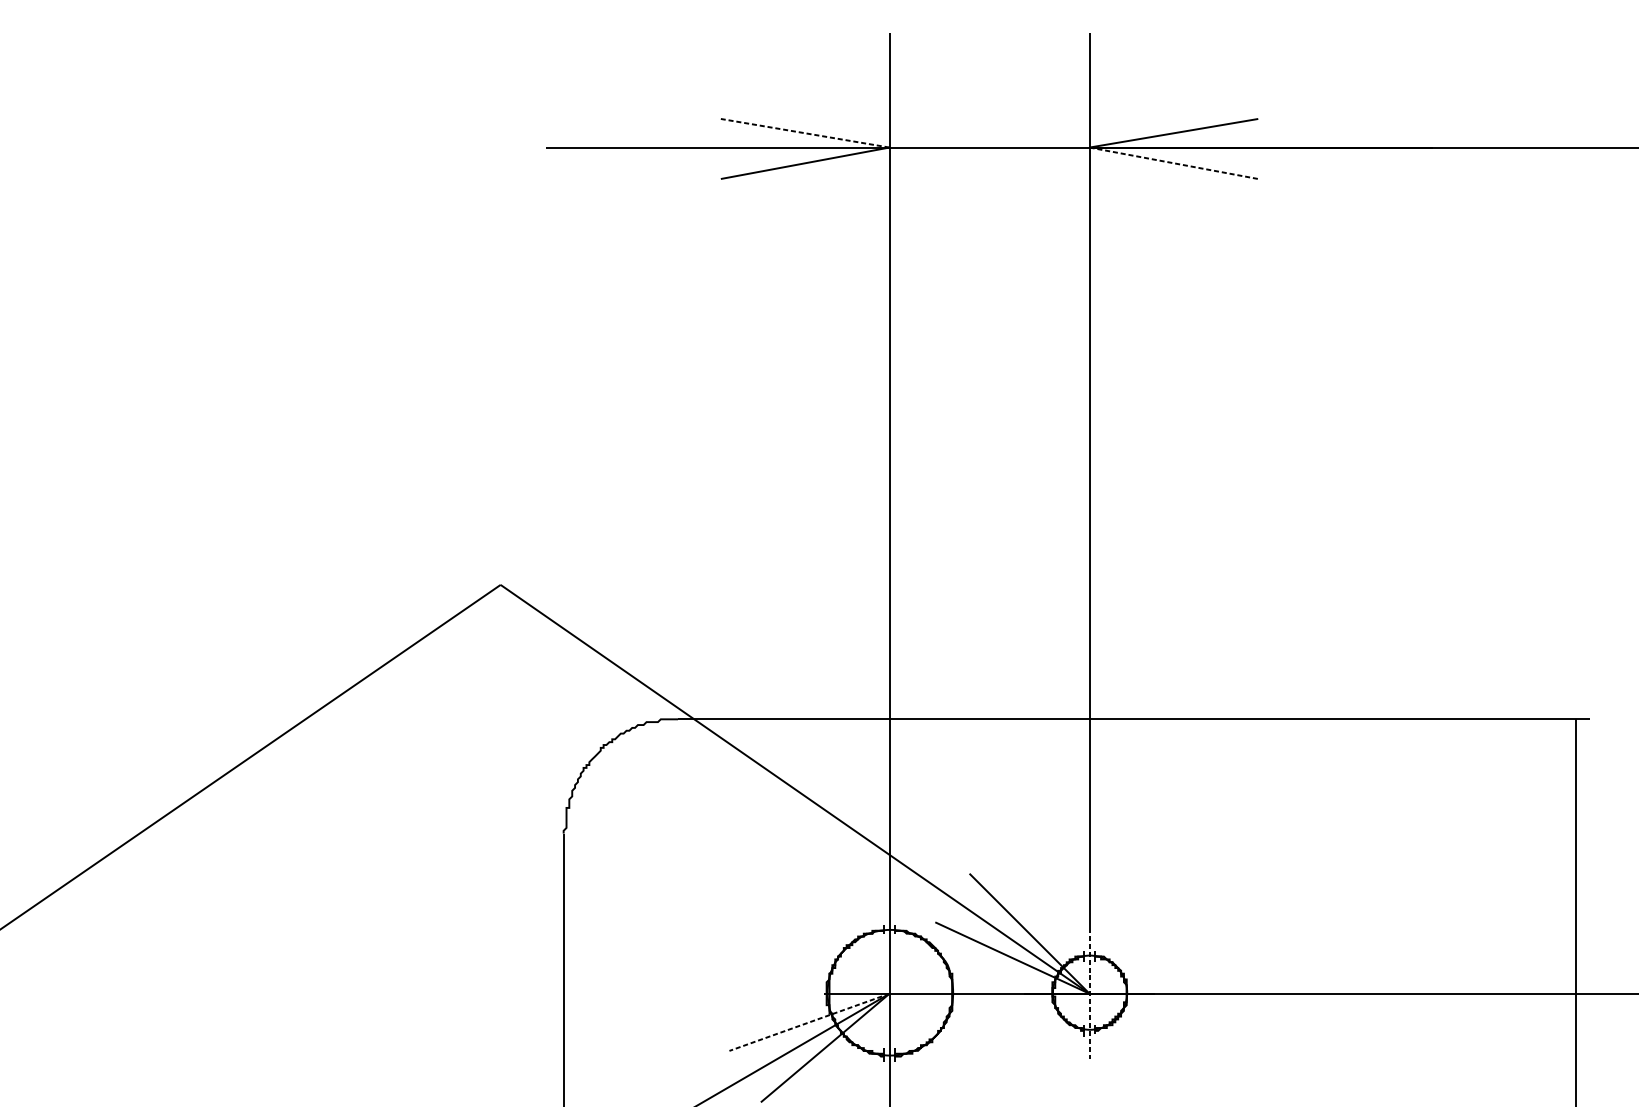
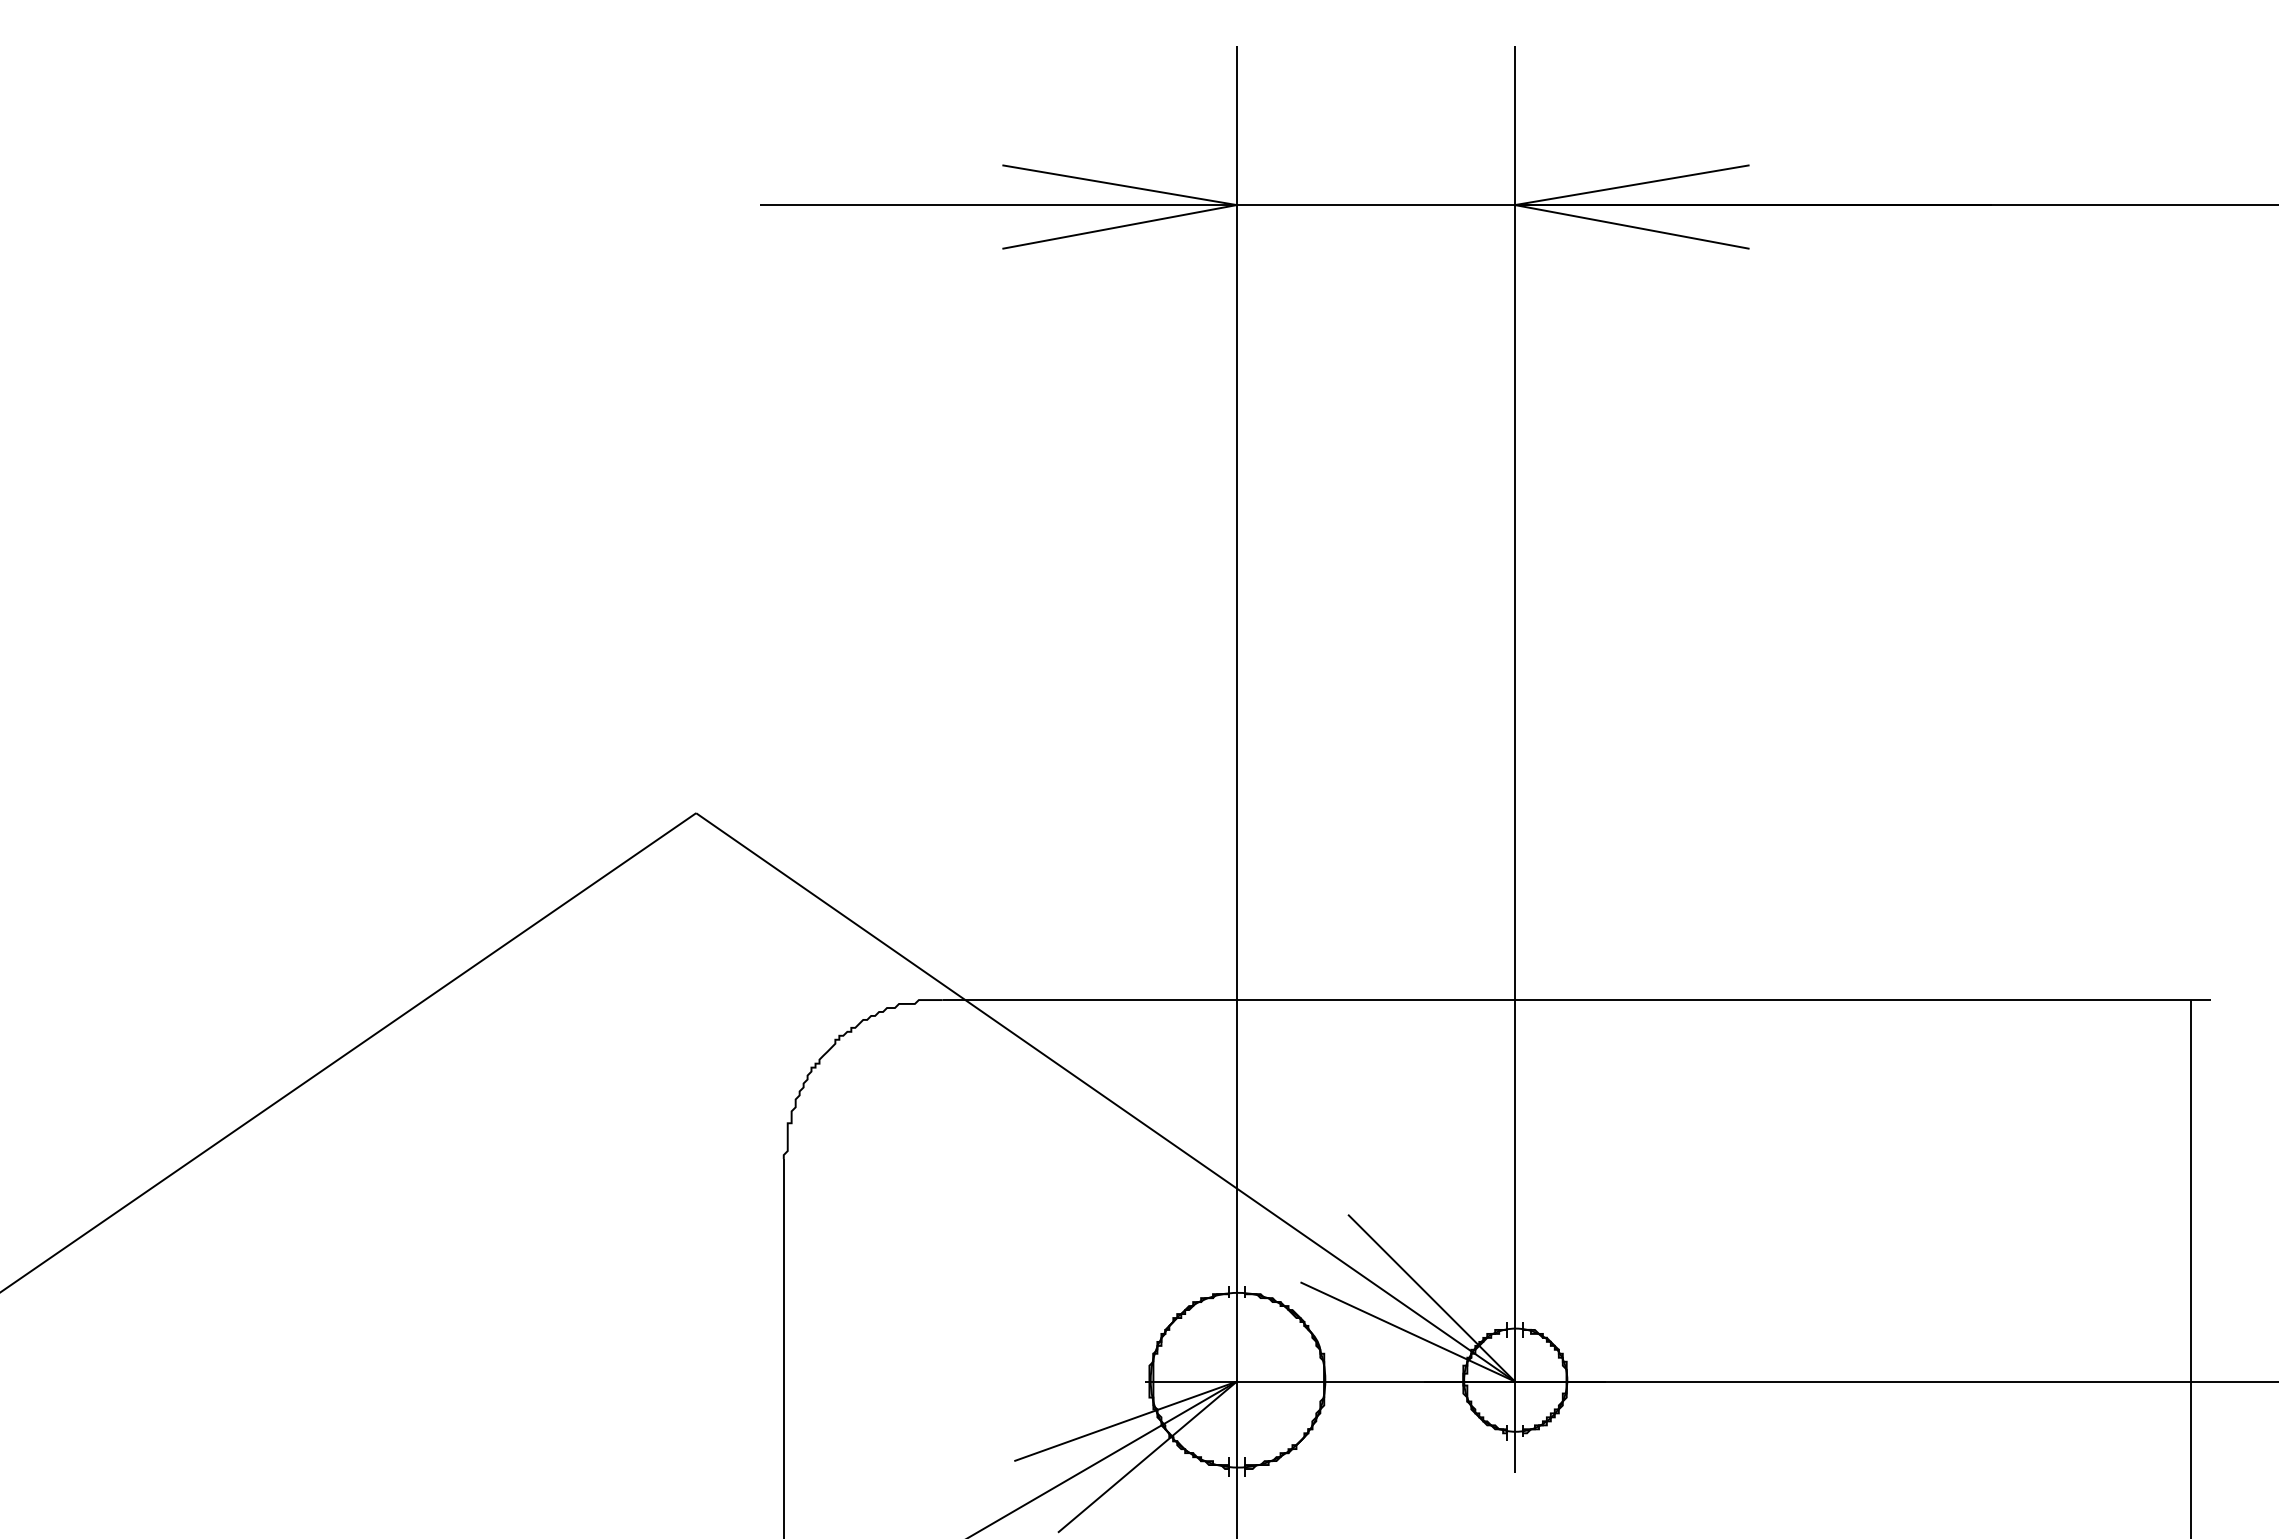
line: (805, 133) -> (1119, 185), dashed -> solid
line: (1174, 163) -> (1632, 227), dashed -> solid
line: (1089, 994) -> (1515, 1382), dashed -> solid
line: (809, 1022) -> (1125, 1421), dashed -> solid

